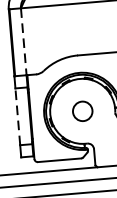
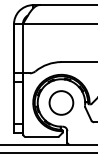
line: (23, 42) -> (22, 49), dashed -> solid
circle: (82, 110) -> (61, 102), size x1.67
line: (17, 116) -> (13, 102), dashed -> solid

